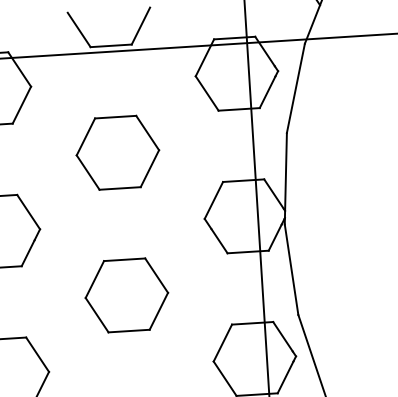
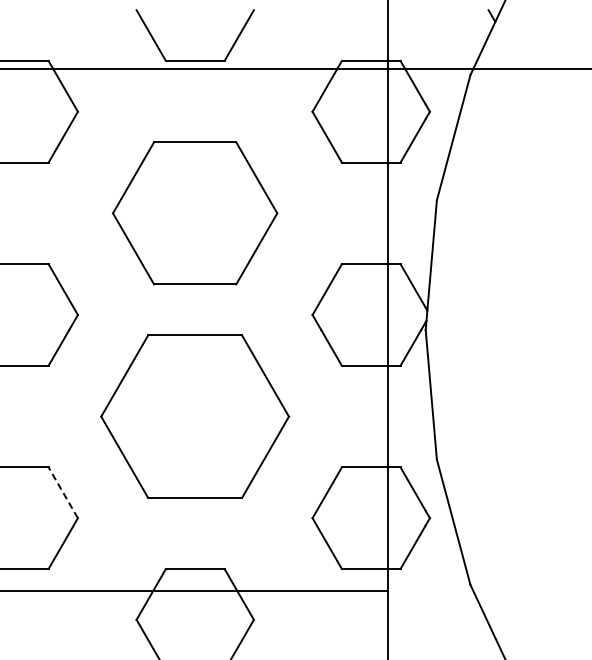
part: (118, 152) -> (195, 213), size x1.4
part: (127, 295) -> (195, 416), size x1.6
line: (37, 354) -> (63, 492), solid -> dashed

